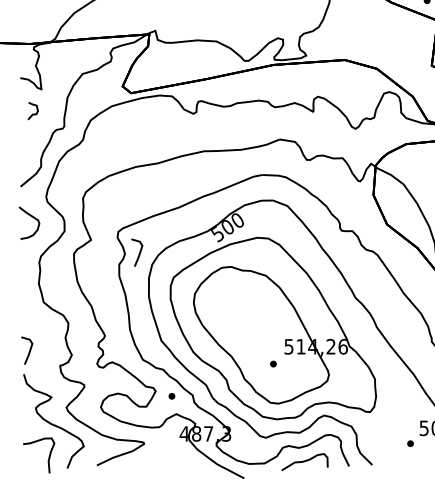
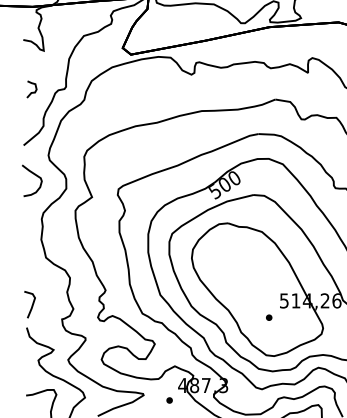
curve: (32, 113) -> (31, 91), moved
line: (139, 252) -> (139, 209), removed
part: (171, 396) -> (169, 400), moved

